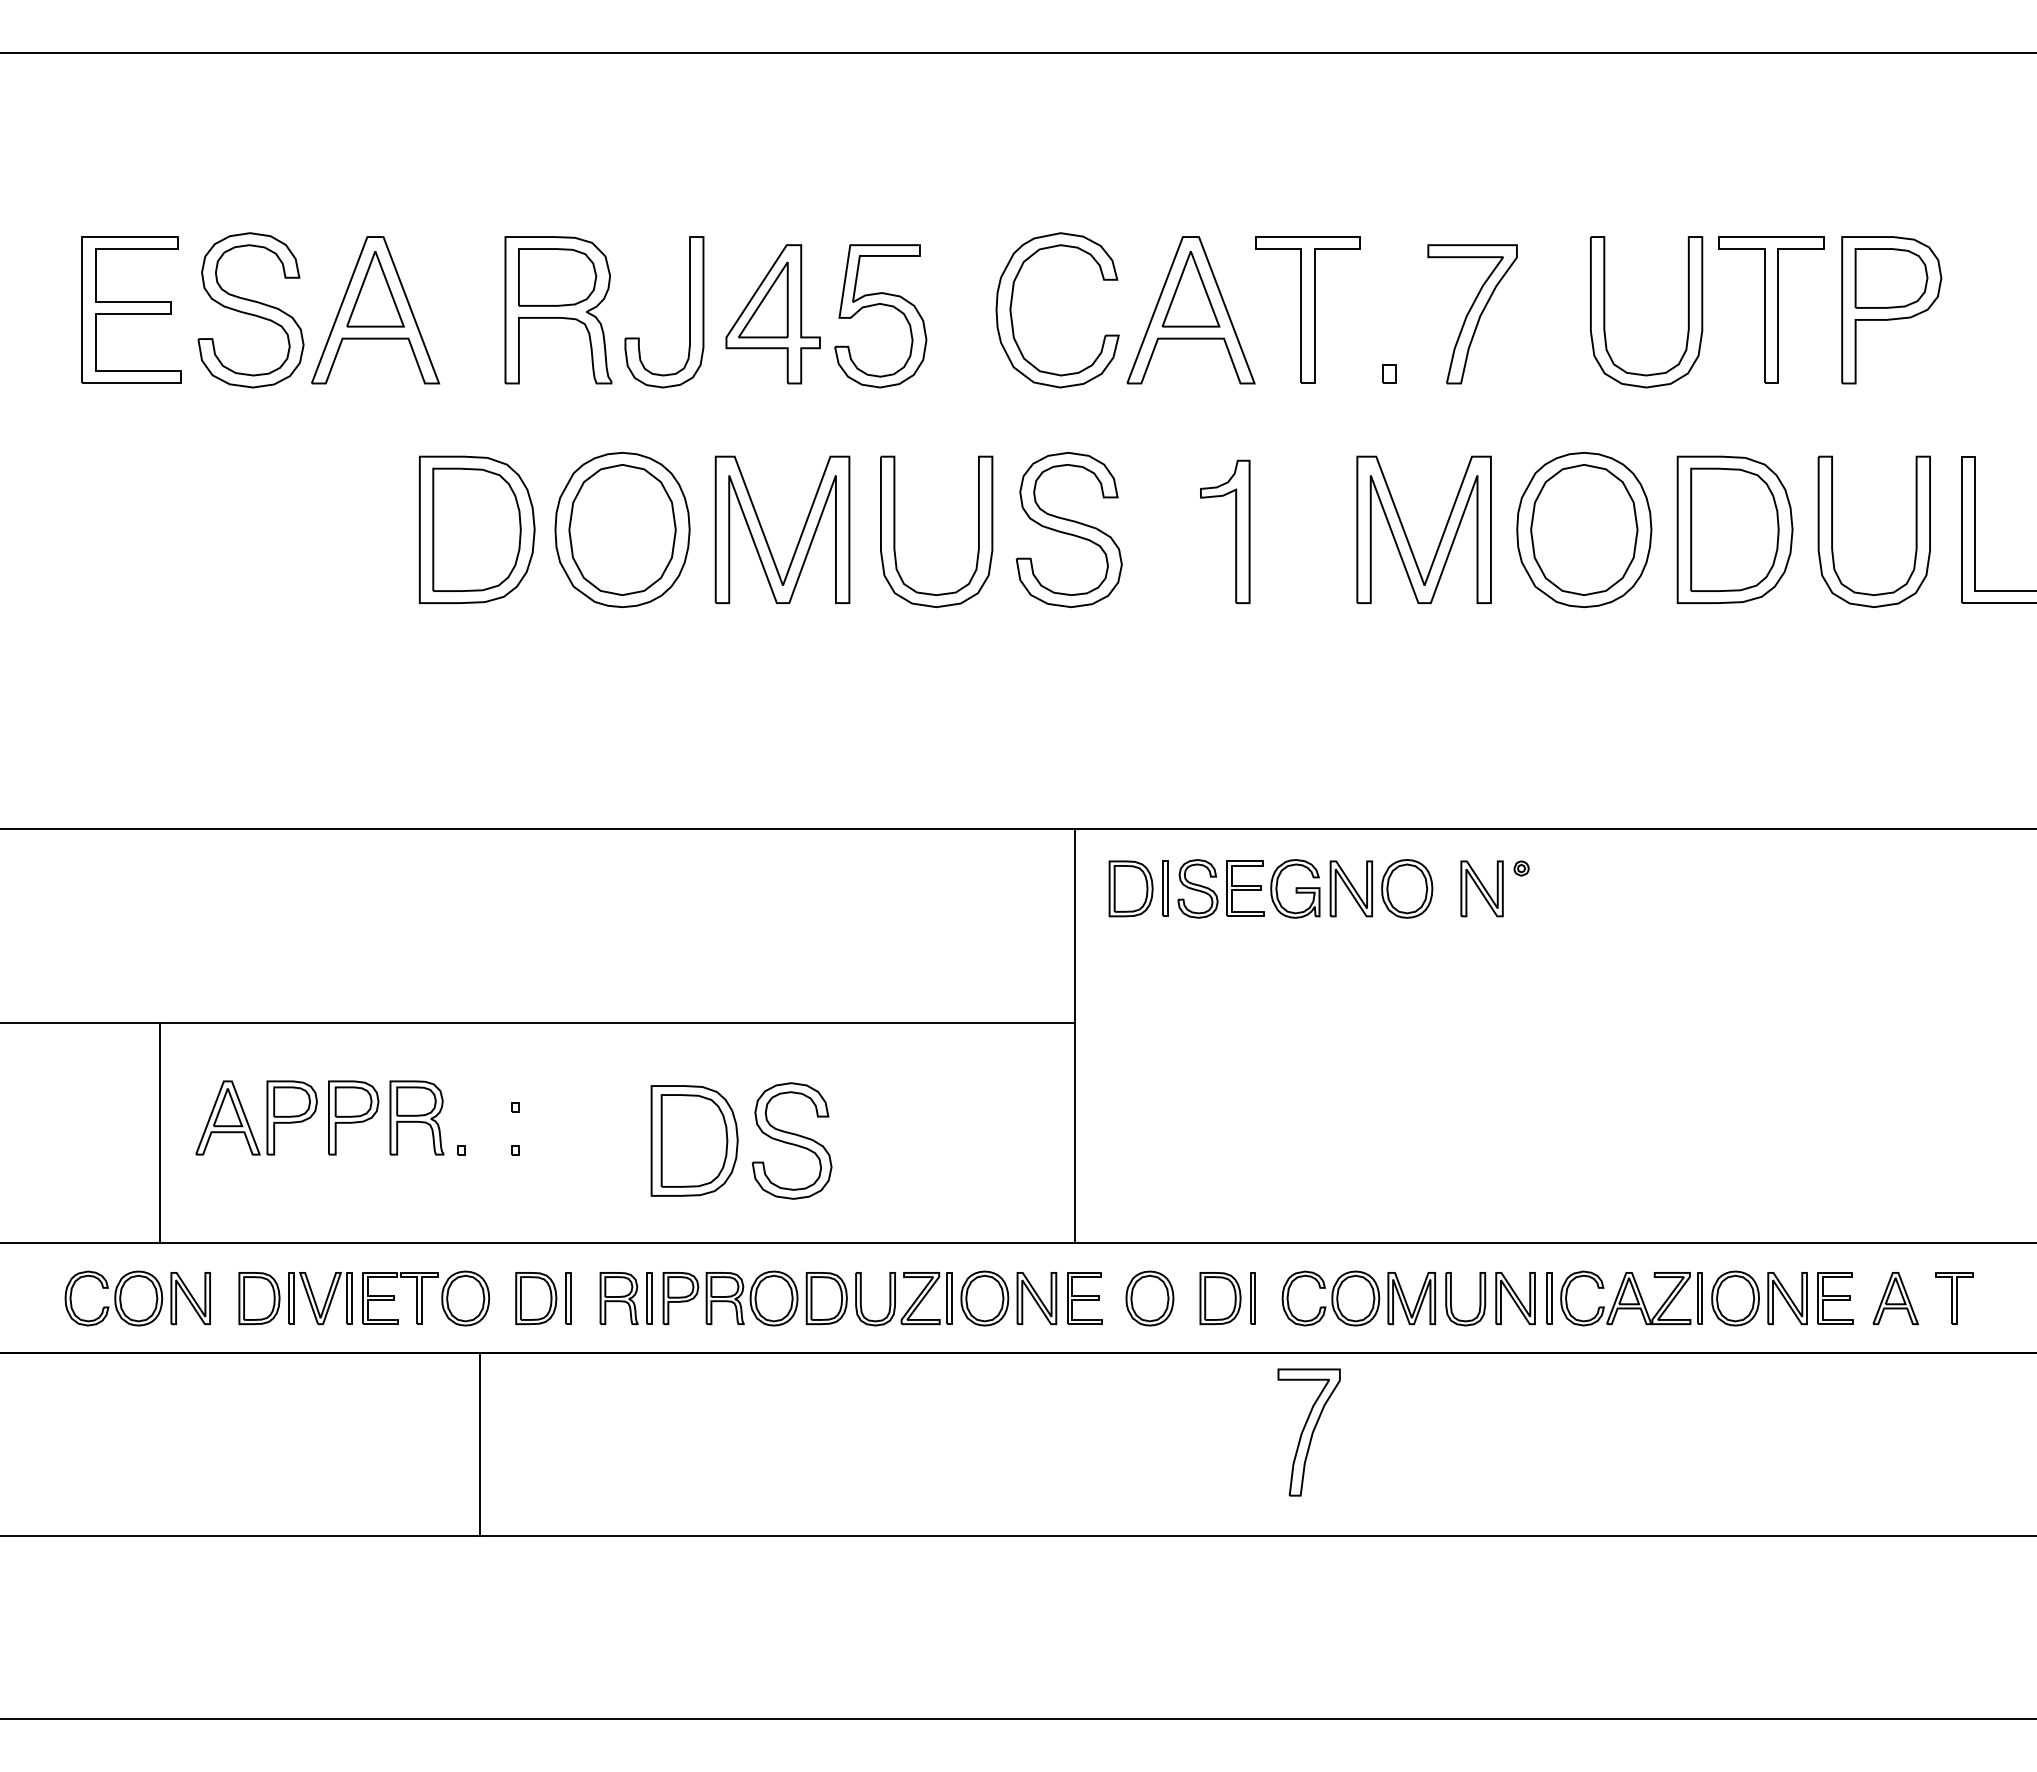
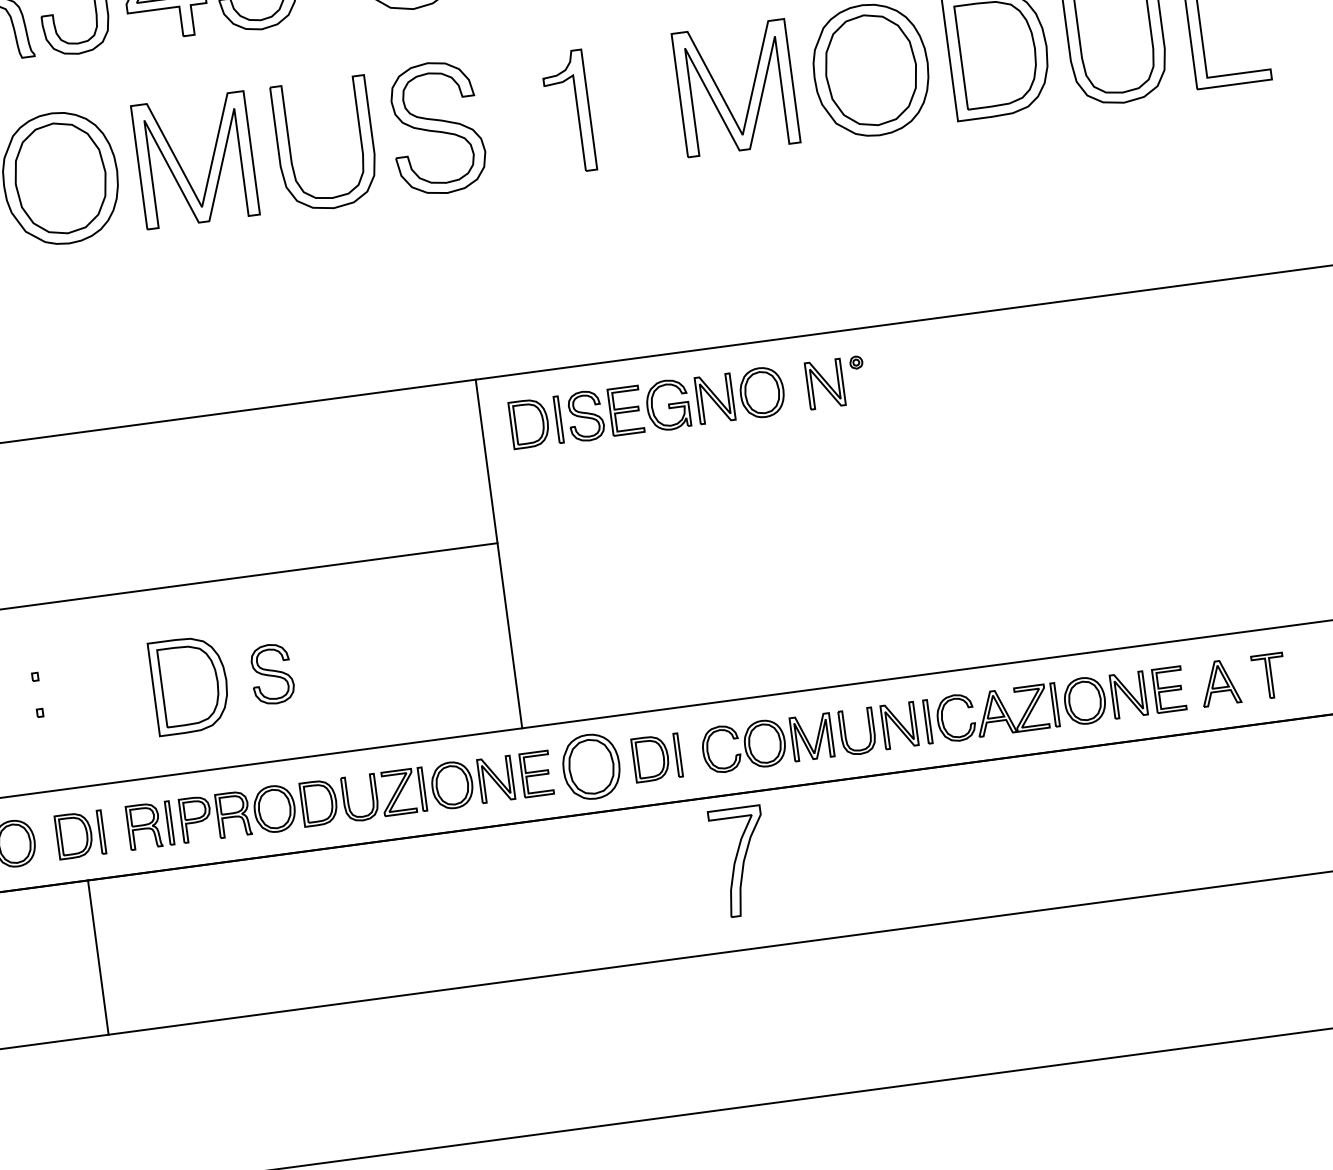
part: (791, 1140) -> (271, 673), size x0.6
part: (1149, 1298) -> (591, 766), size x1.4
line: (480, 1443) -> (98, 956), moved

